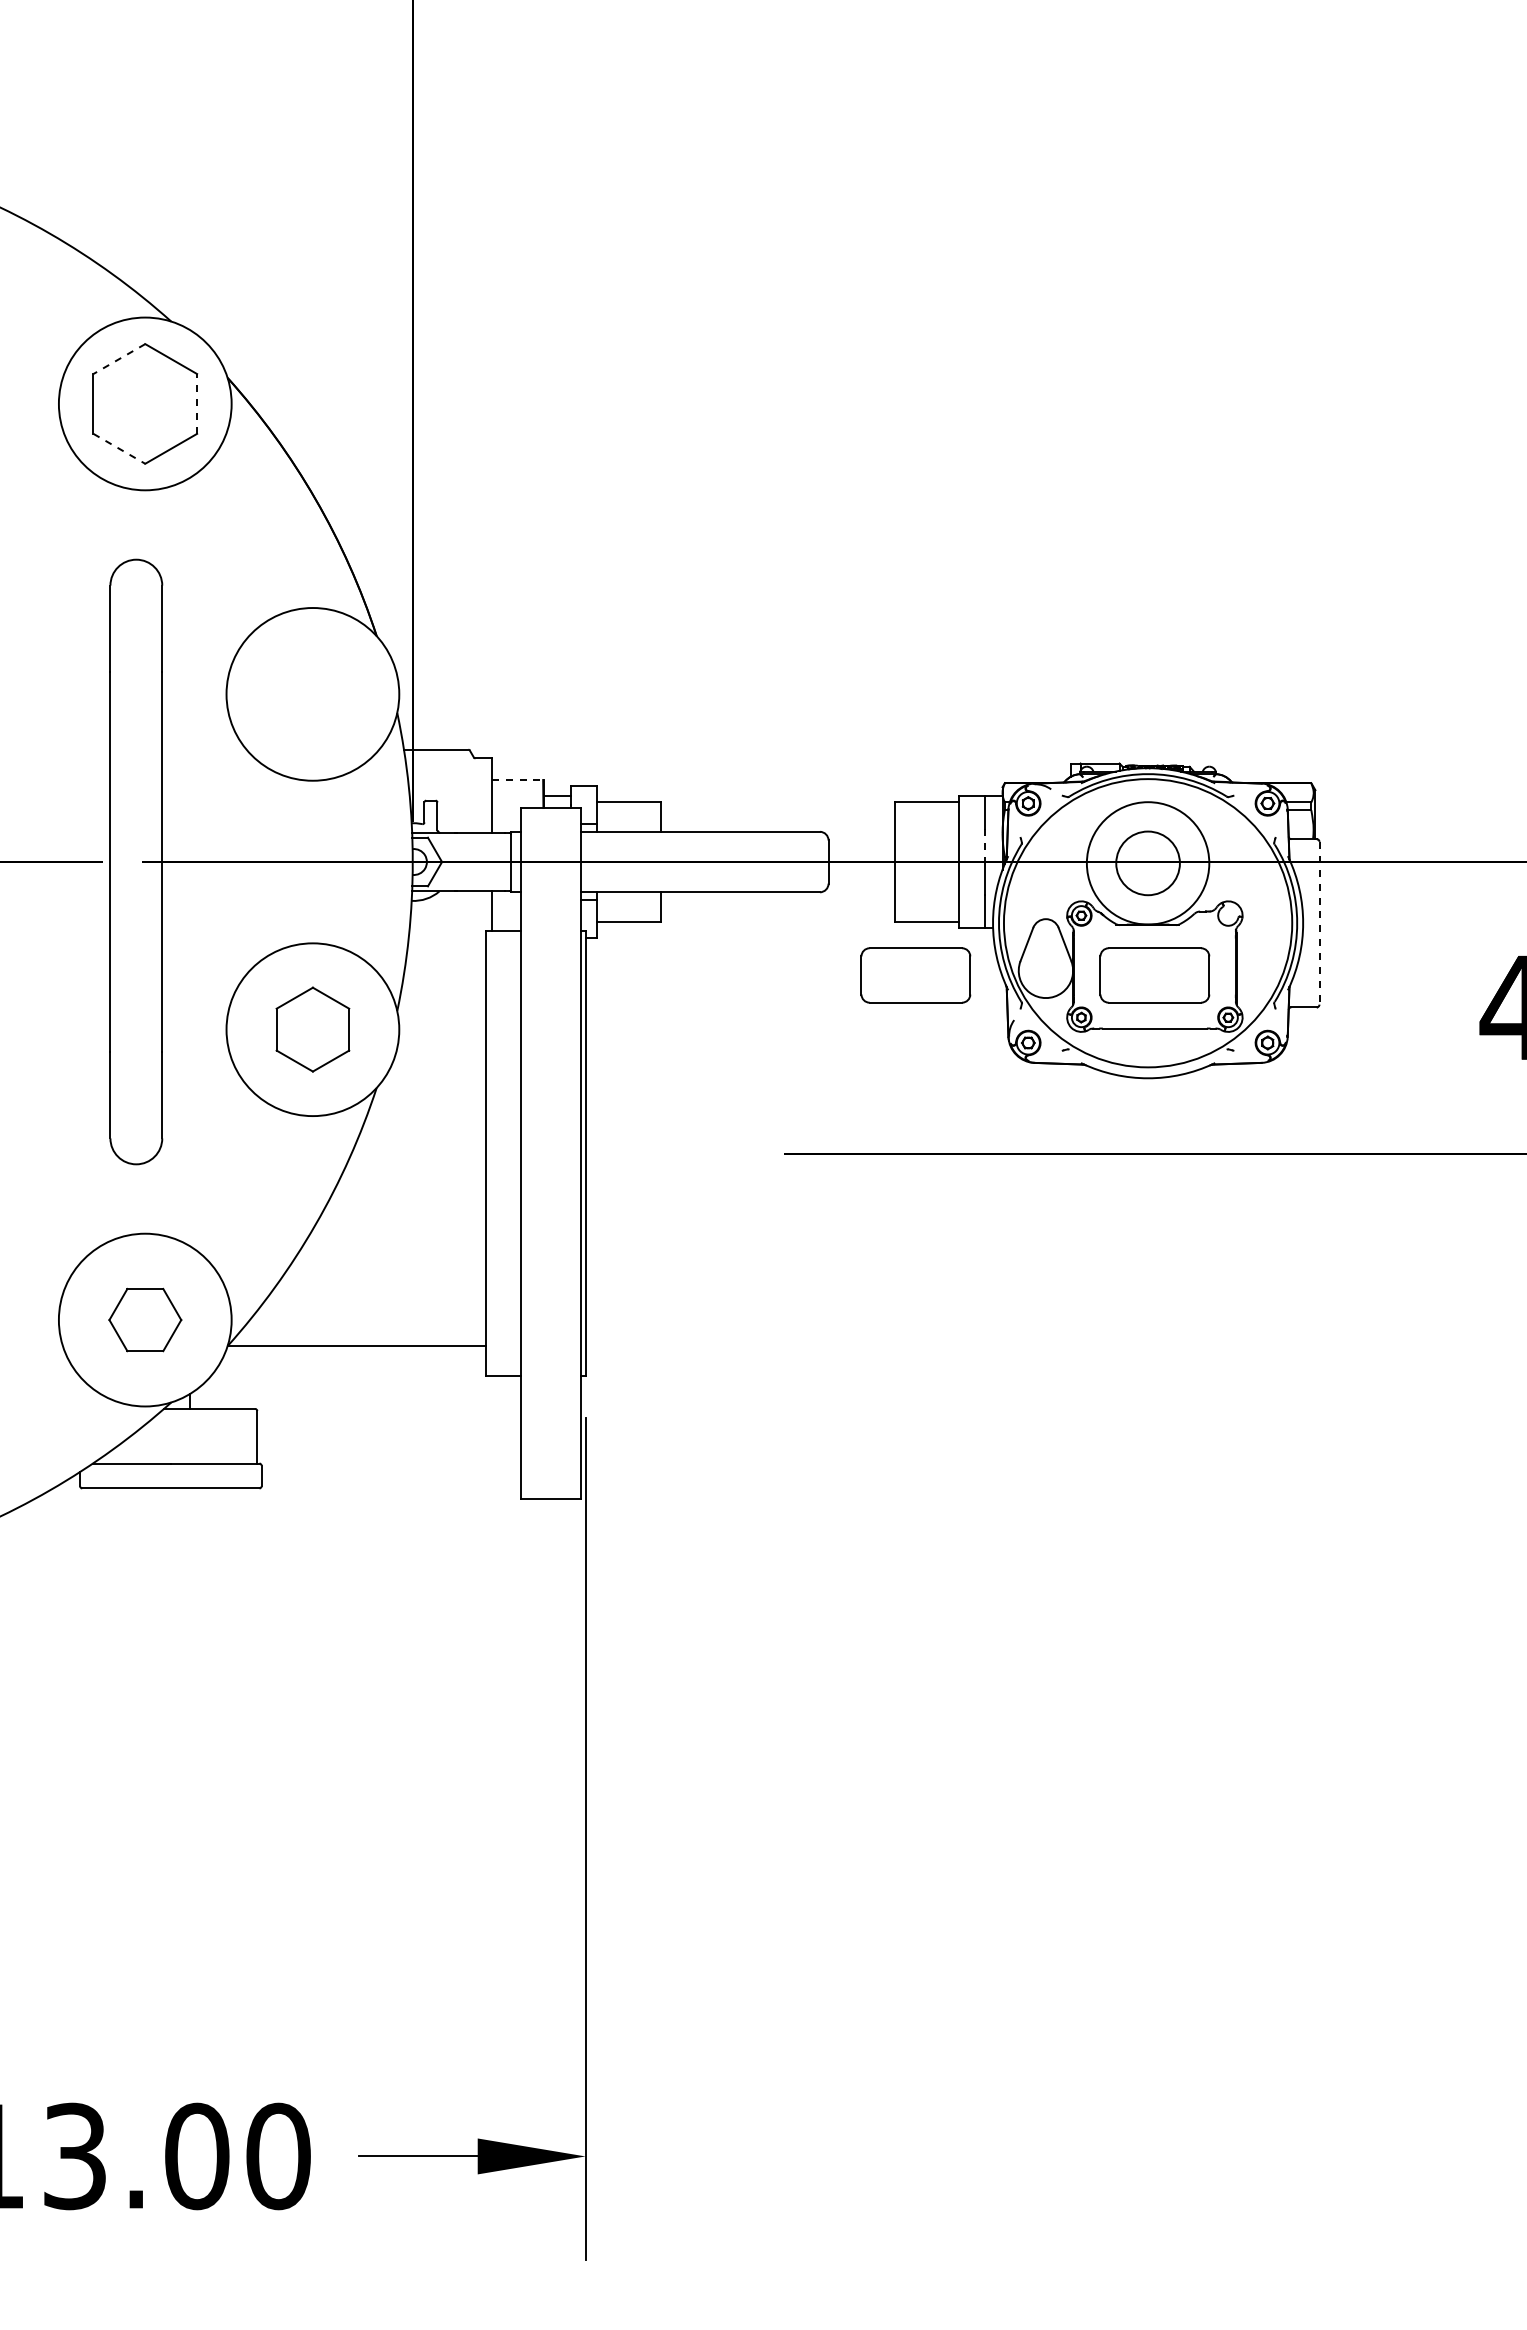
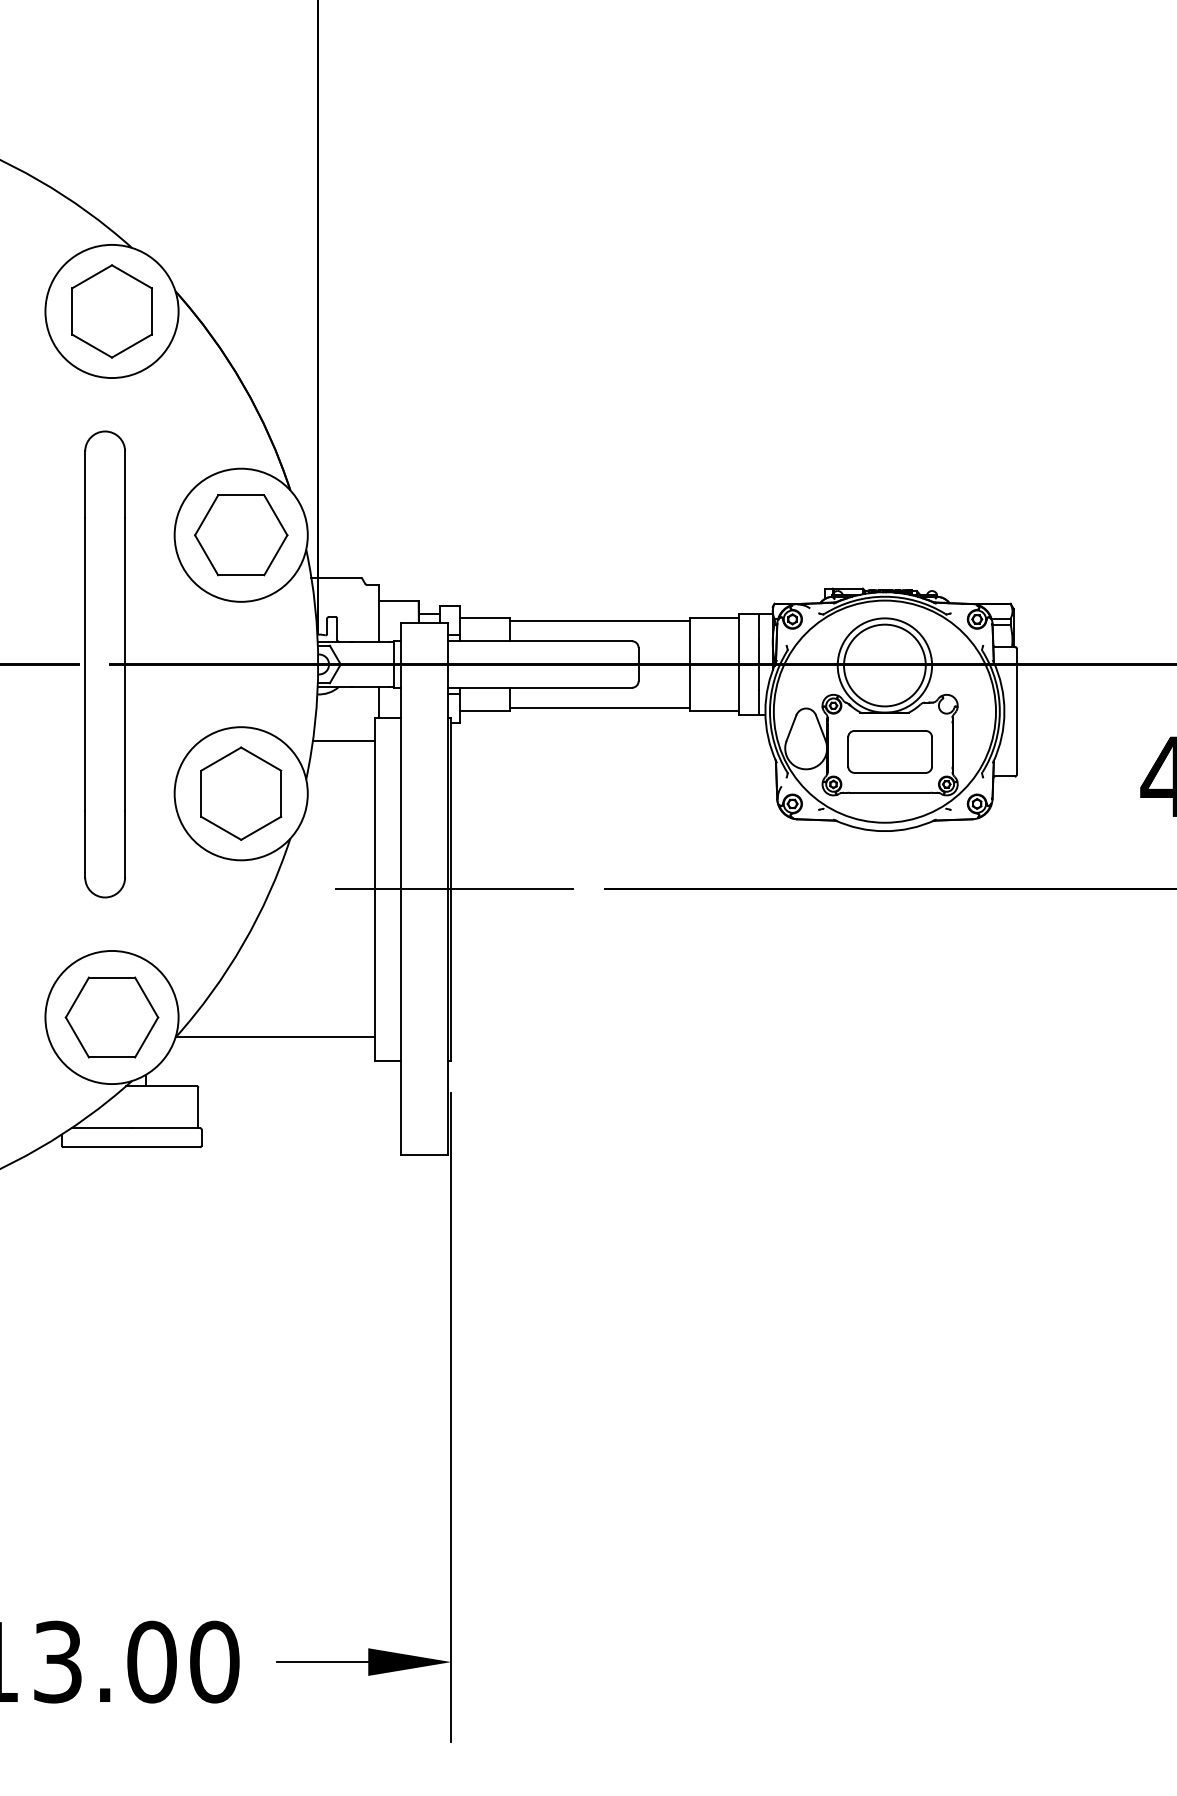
line: (119, 359) -> (92, 277), dashed -> solid
line: (197, 403) -> (152, 311), dashed -> solid
line: (119, 448) -> (92, 345), dashed -> solid
part: (312, 694) -> (240, 535), added
line: (517, 780) -> (398, 601), dashed -> solid
line: (777, 805) -> (599, 620), added
line: (985, 846) -> (759, 652), dashed -> solid
circle: (1148, 863) -> (885, 665), size x1.67
line: (777, 918) -> (599, 708), added
line: (1319, 923) -> (1017, 711), dashed -> solid
line: (445, 961) -> (343, 741), added
part: (915, 975) -> (705, 751), removed
part: (312, 1029) -> (240, 793), size x1.43
line: (589, 1153) -> (454, 889), added
part: (145, 1319) -> (112, 1017), size x1.67

